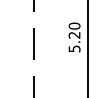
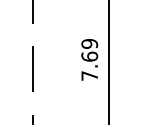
text: (74, 37) -> (89, 59), 5.20 -> 7.69

